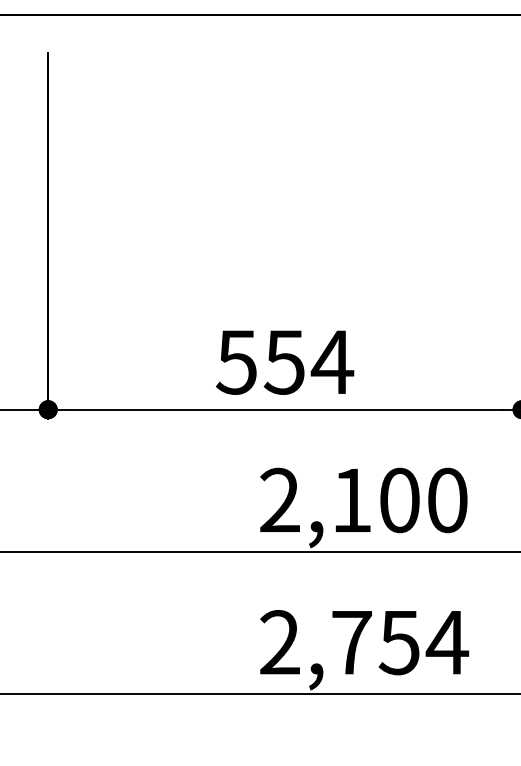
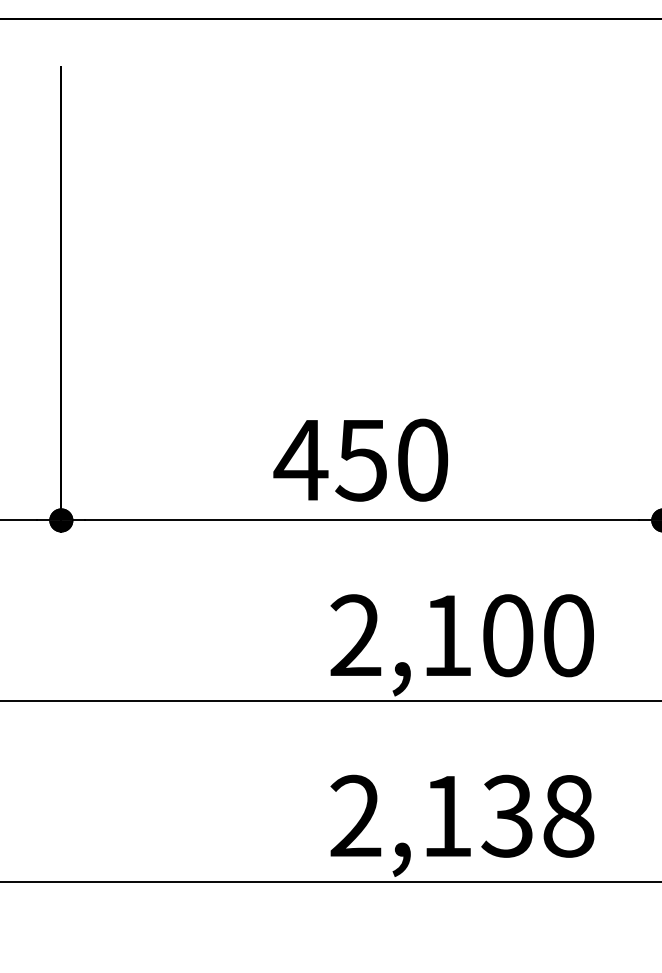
text: (284, 361) -> (361, 459), 554 -> 450
text: (400, 641) -> (508, 815), 2,754 -> 2,138

